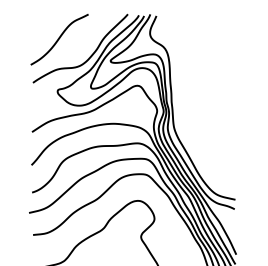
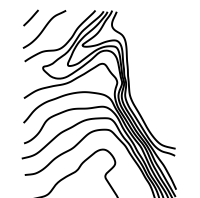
line: (41, 24) -> (31, 18), added

